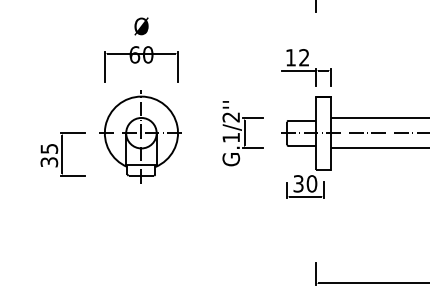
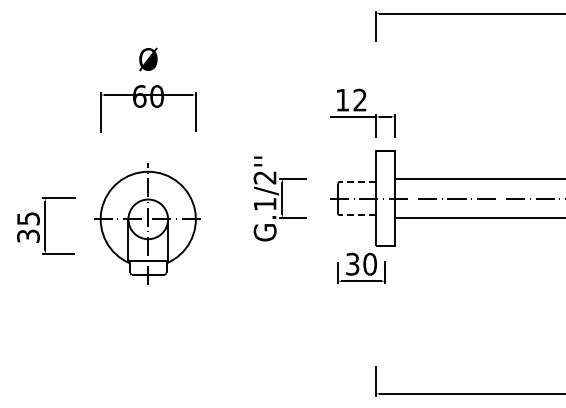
line: (302, 120) -> (357, 181), solid -> dashed
part: (140, 136) -> (147, 223), moved
line: (302, 146) -> (357, 215), solid -> dashed

